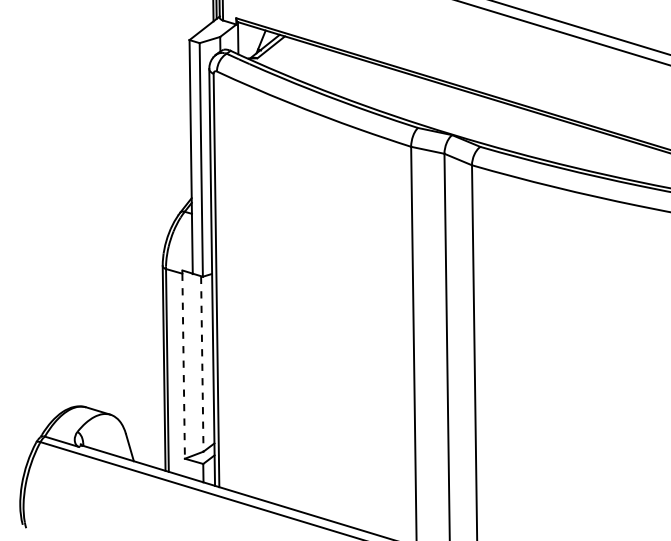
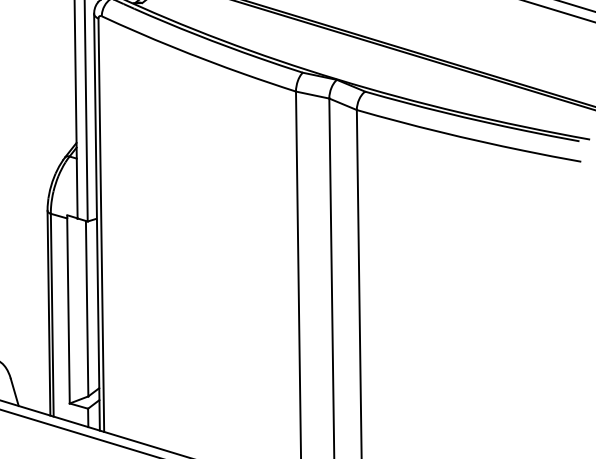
line: (202, 364) -> (87, 309), dashed -> solid
line: (183, 366) -> (68, 311), dashed -> solid

